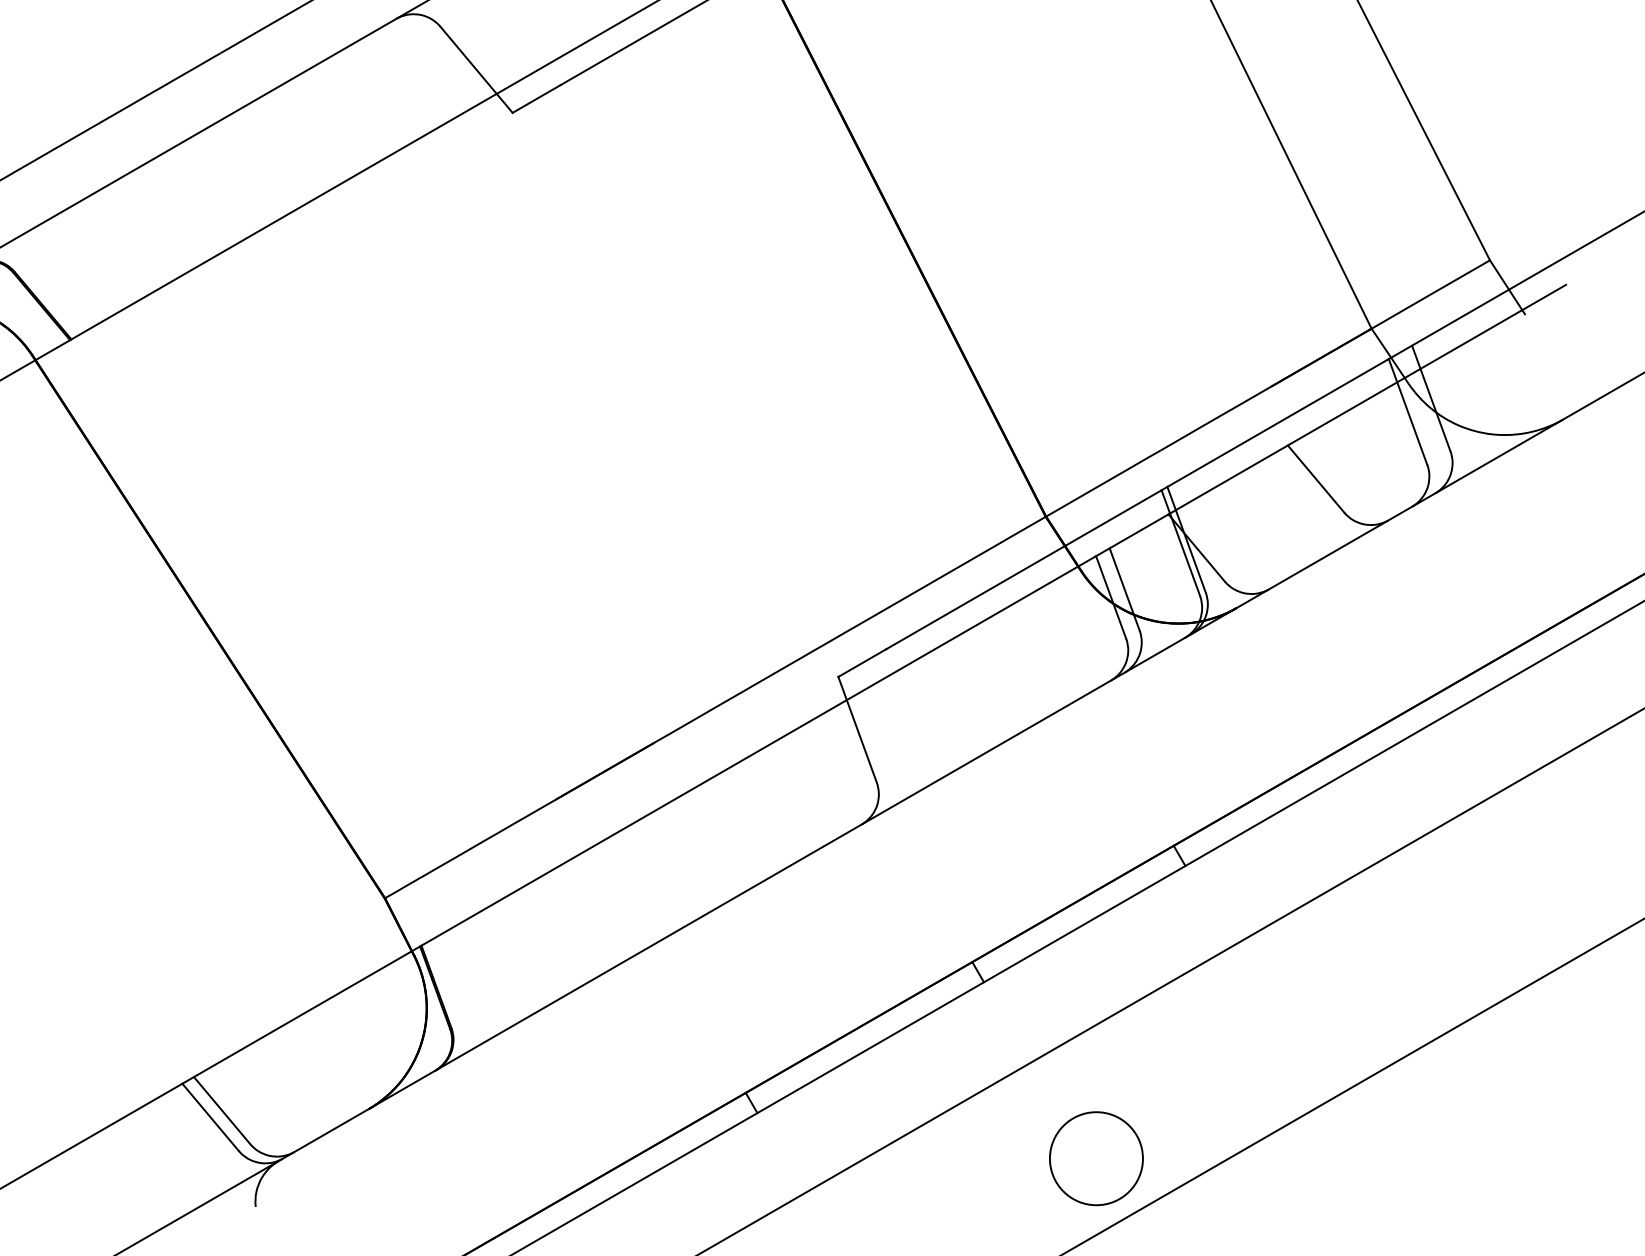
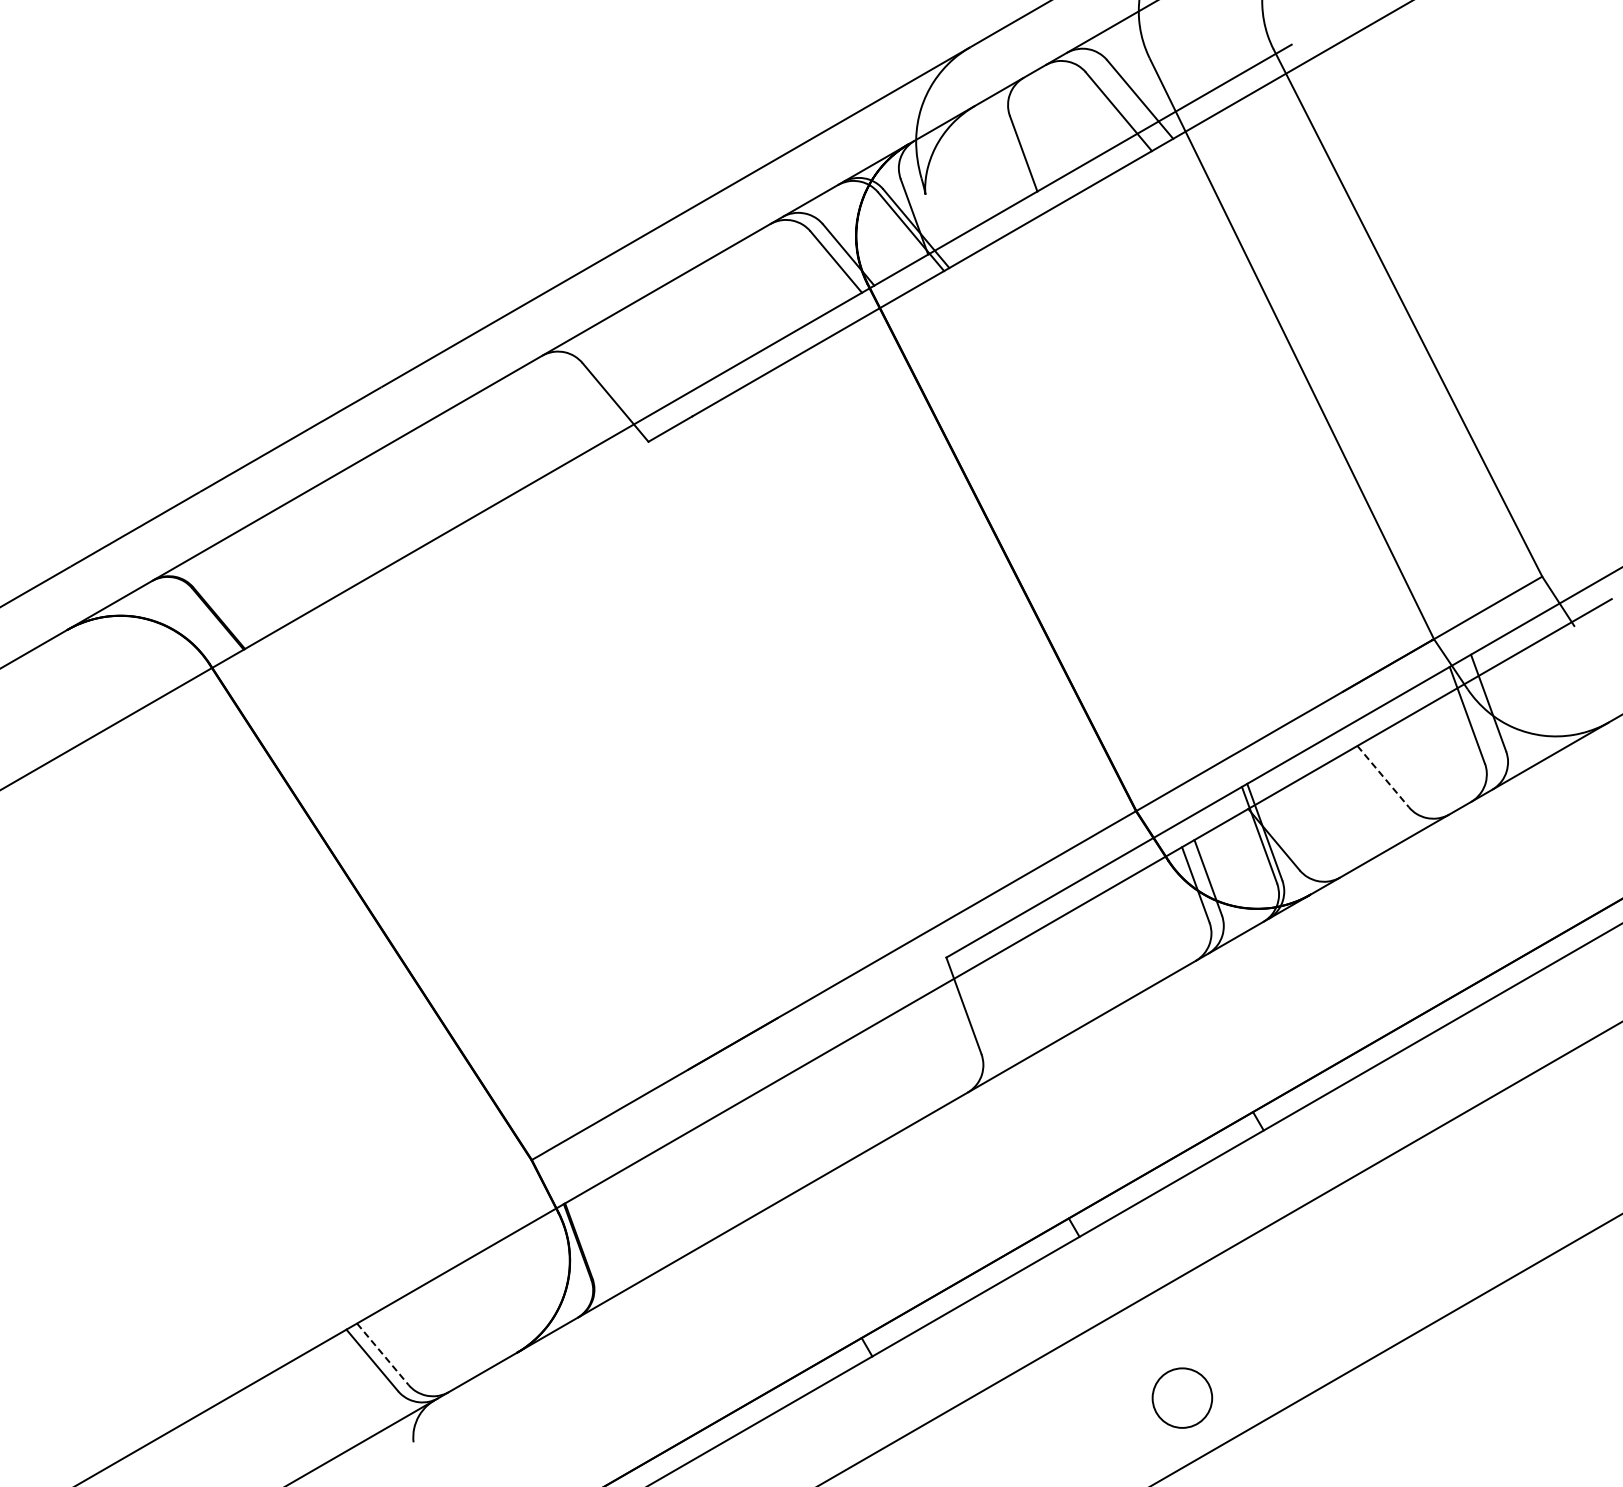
line: (1316, 479) -> (1383, 777), solid -> dashed
line: (222, 1110) -> (383, 1354), solid -> dashed
circle: (1096, 1157) -> (1182, 1397), size x0.7

